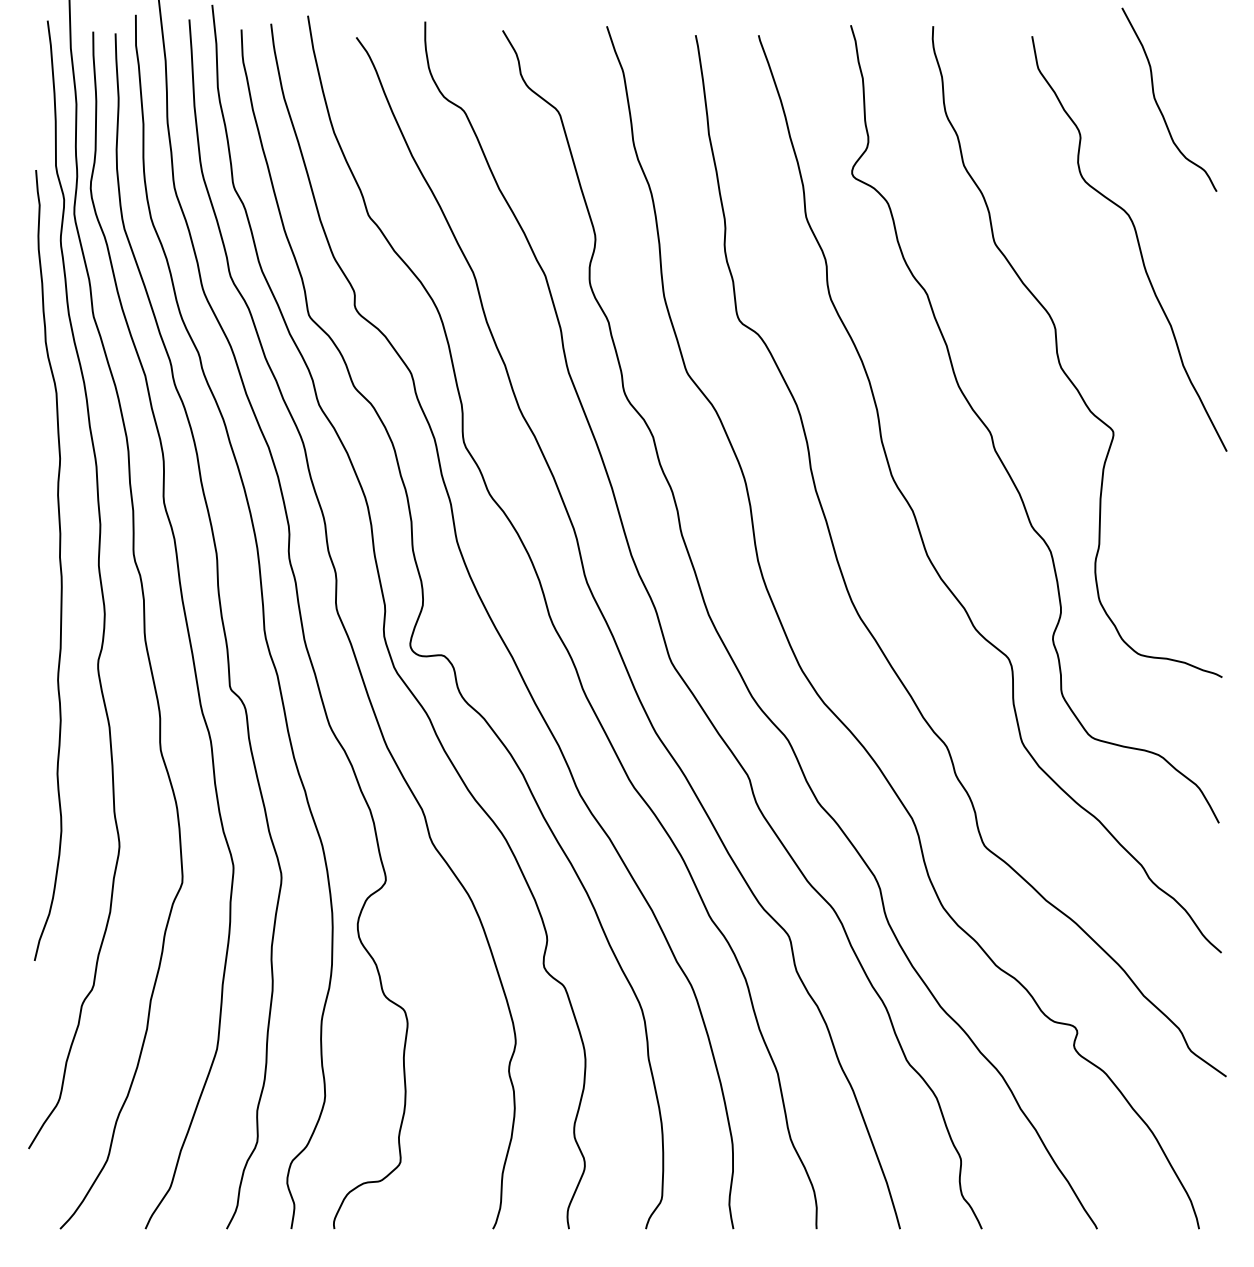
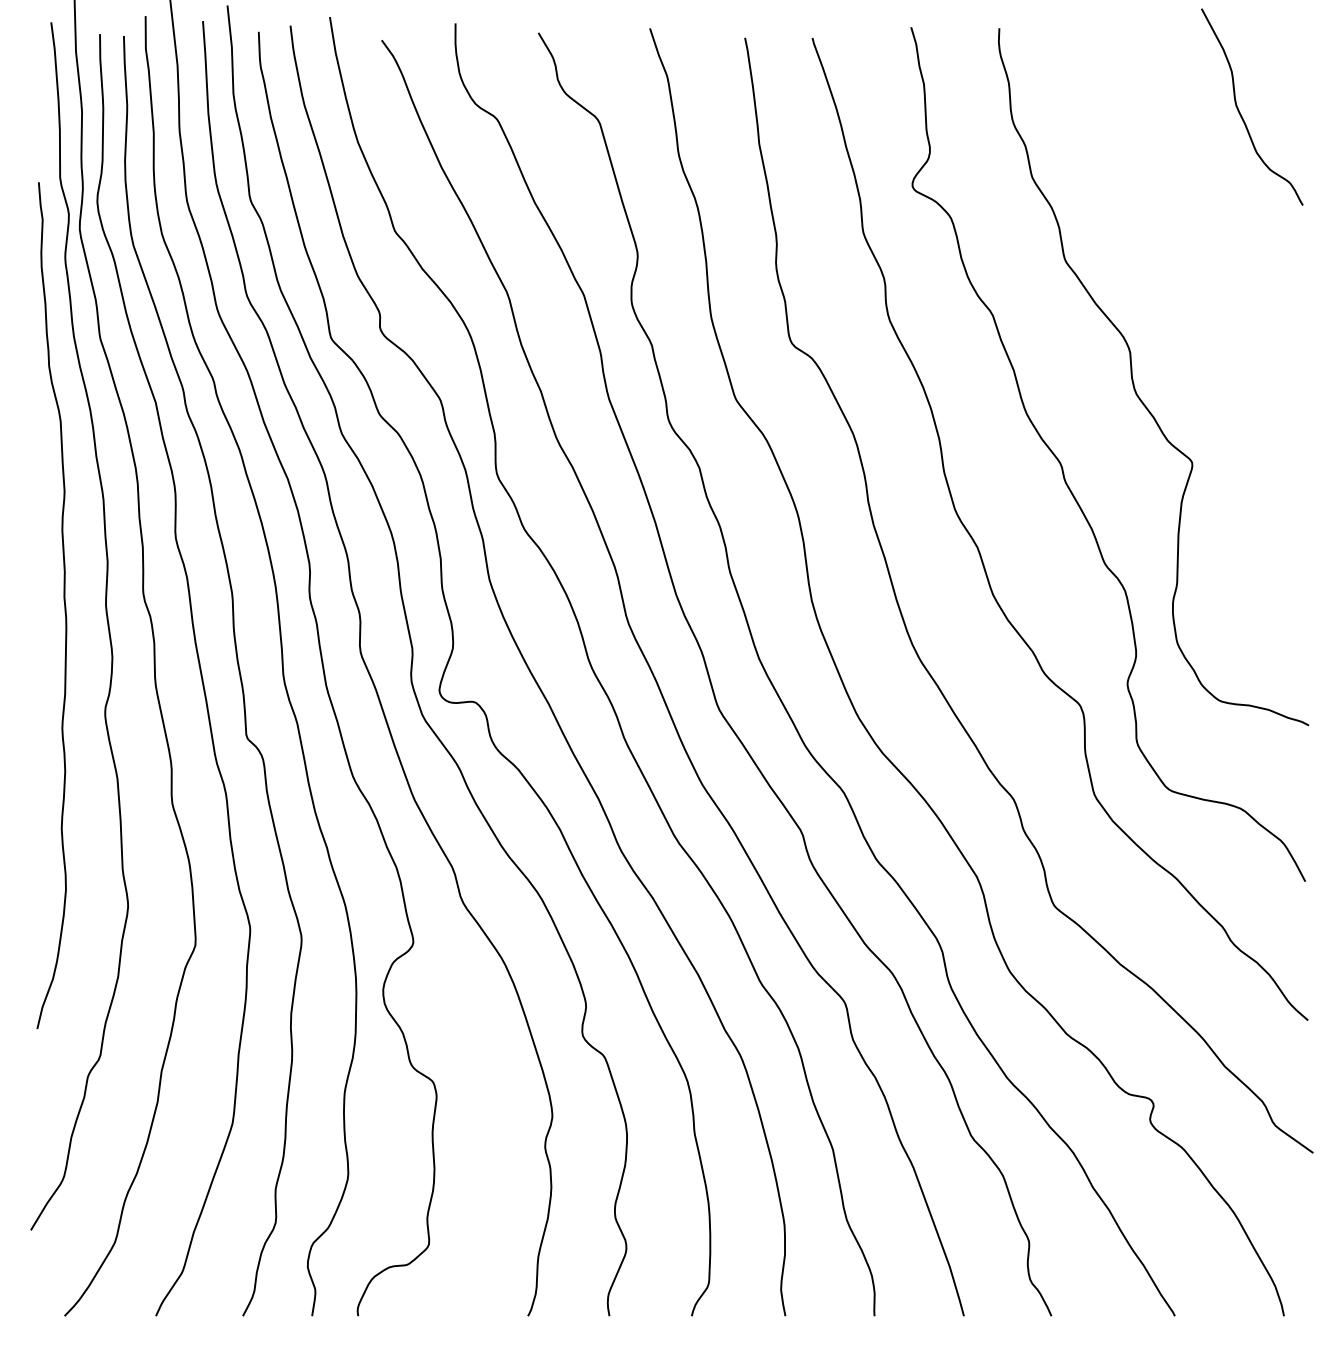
curve: (1136, 241) -> (1217, 258), removed

